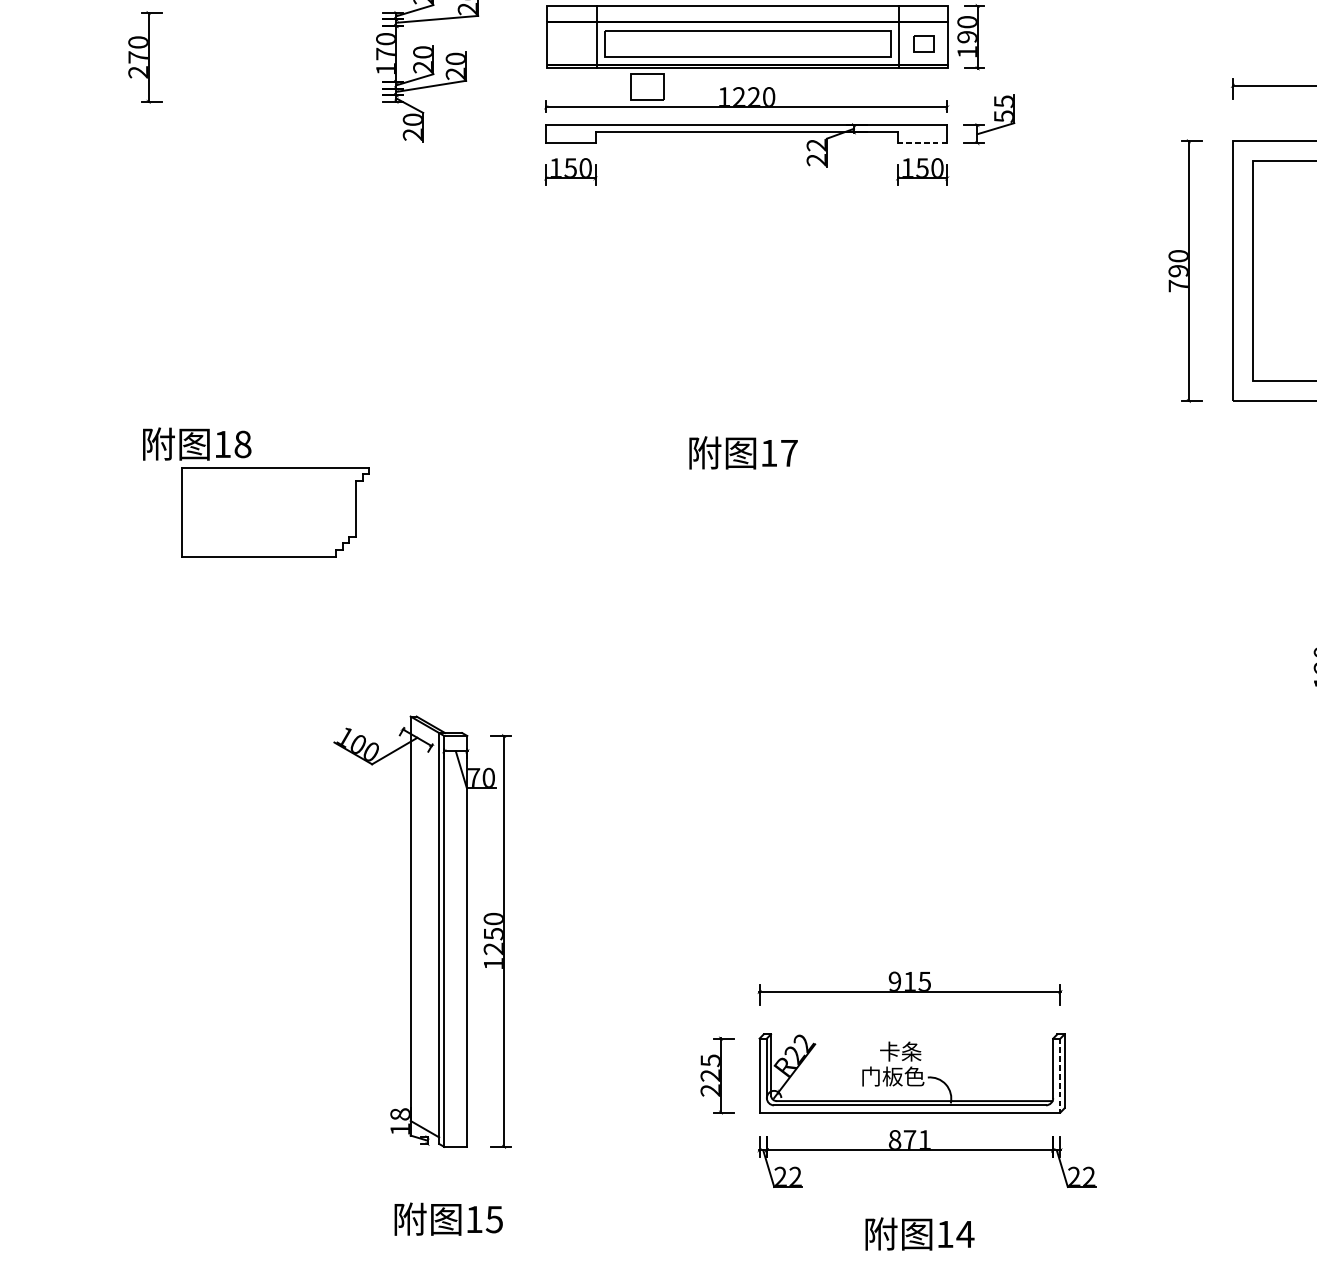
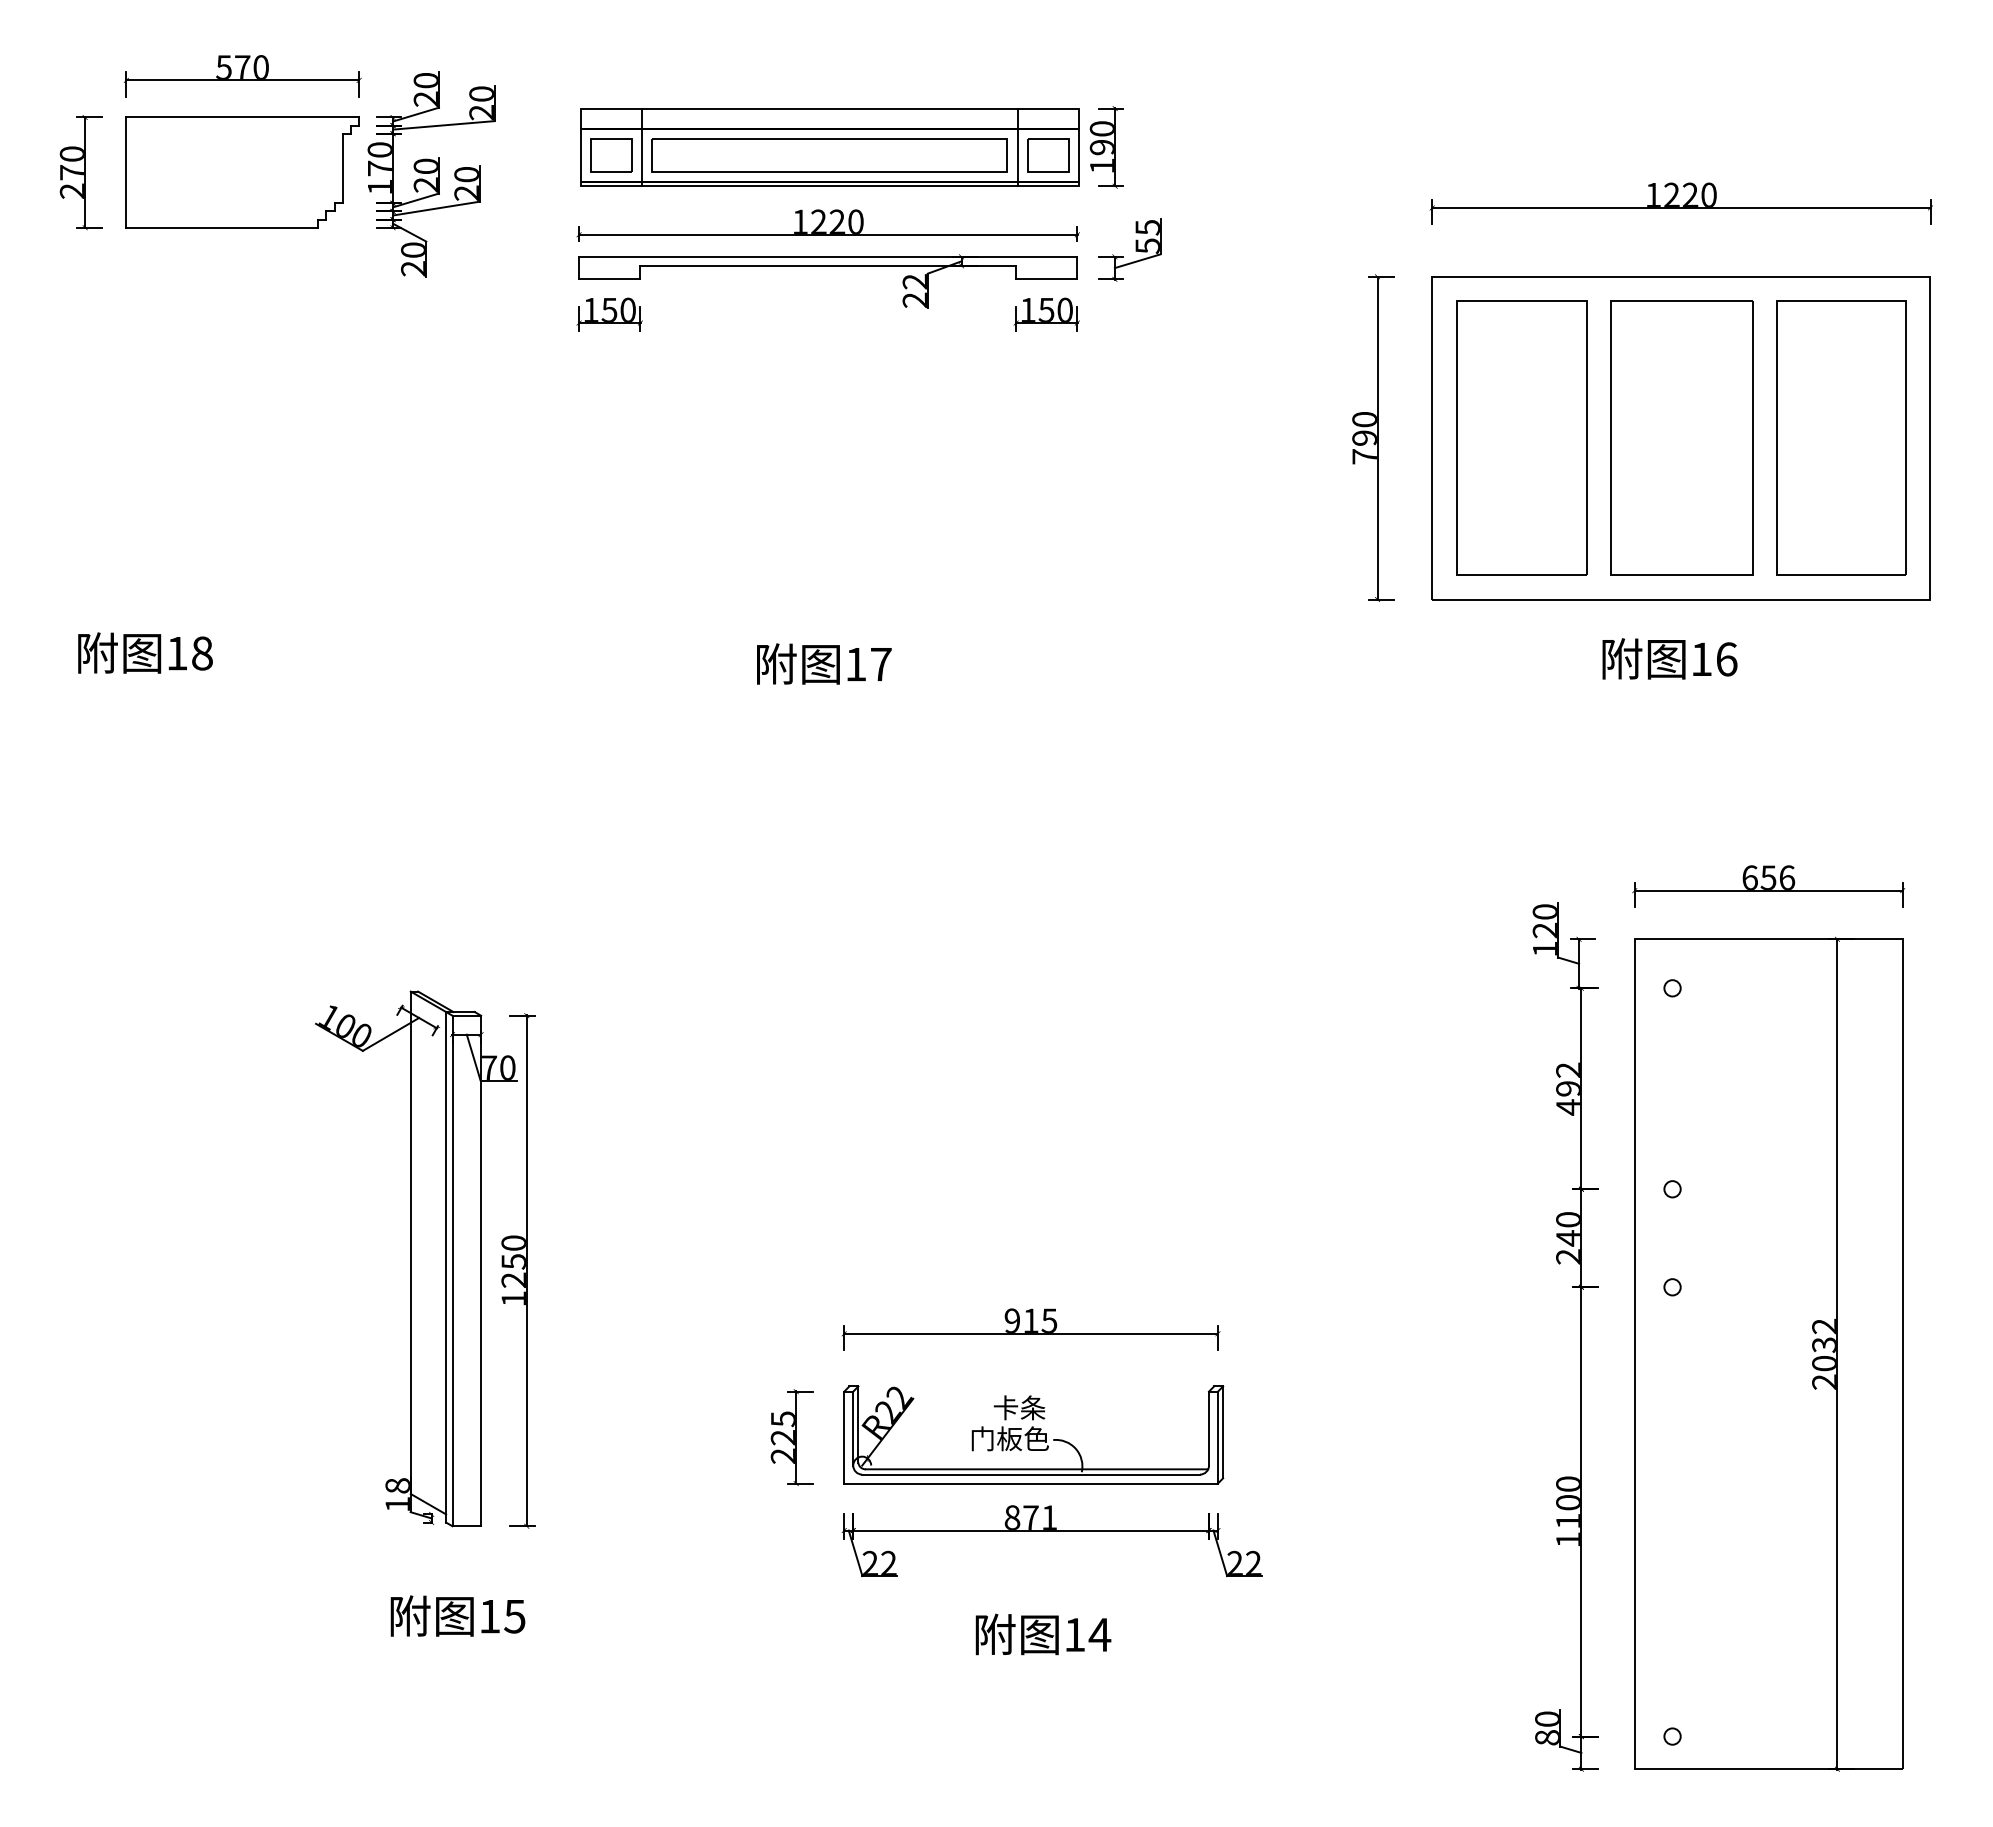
part: (924, 43) -> (1048, 155), size x1.67
part: (647, 87) -> (611, 155), moved
line: (922, 143) -> (1046, 279), dashed -> solid
part: (275, 512) -> (242, 172), moved
line: (1060, 1075) -> (1217, 1437), dashed -> solid

